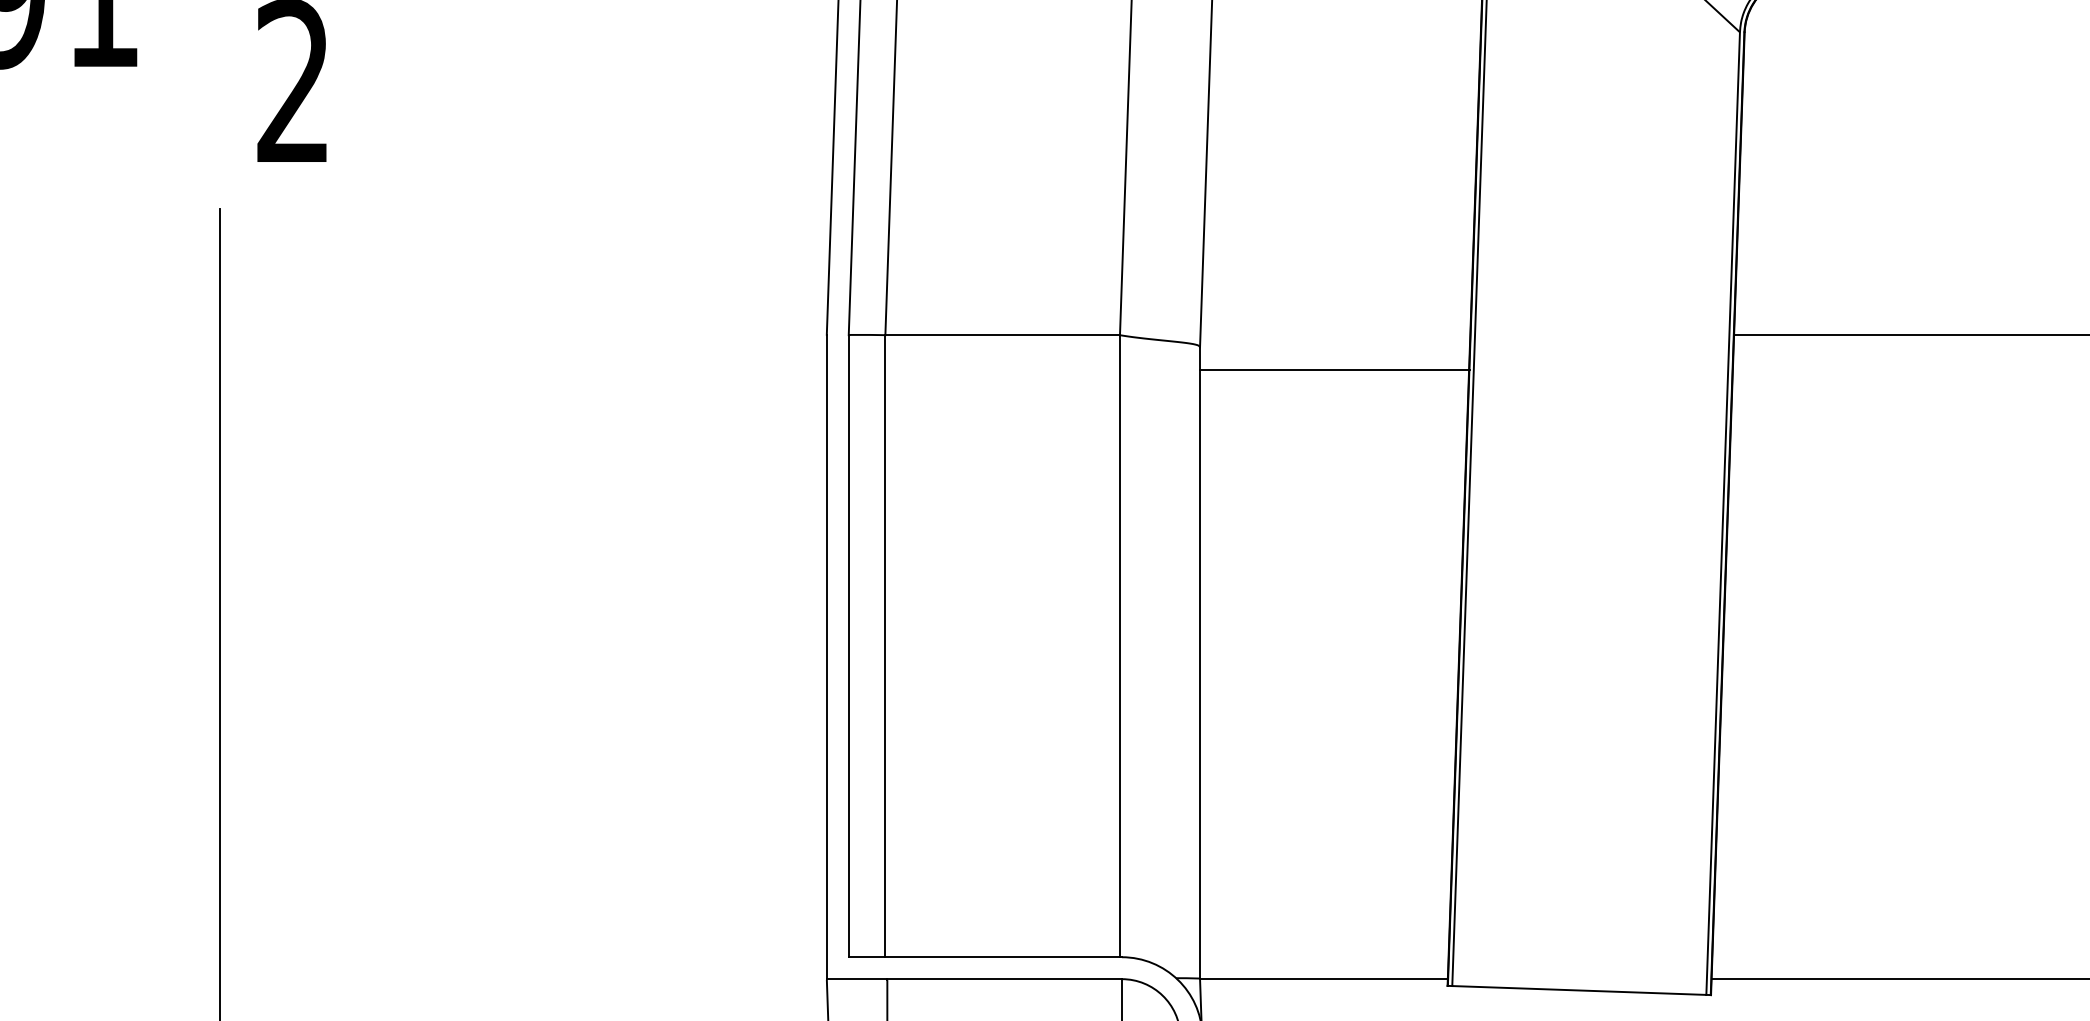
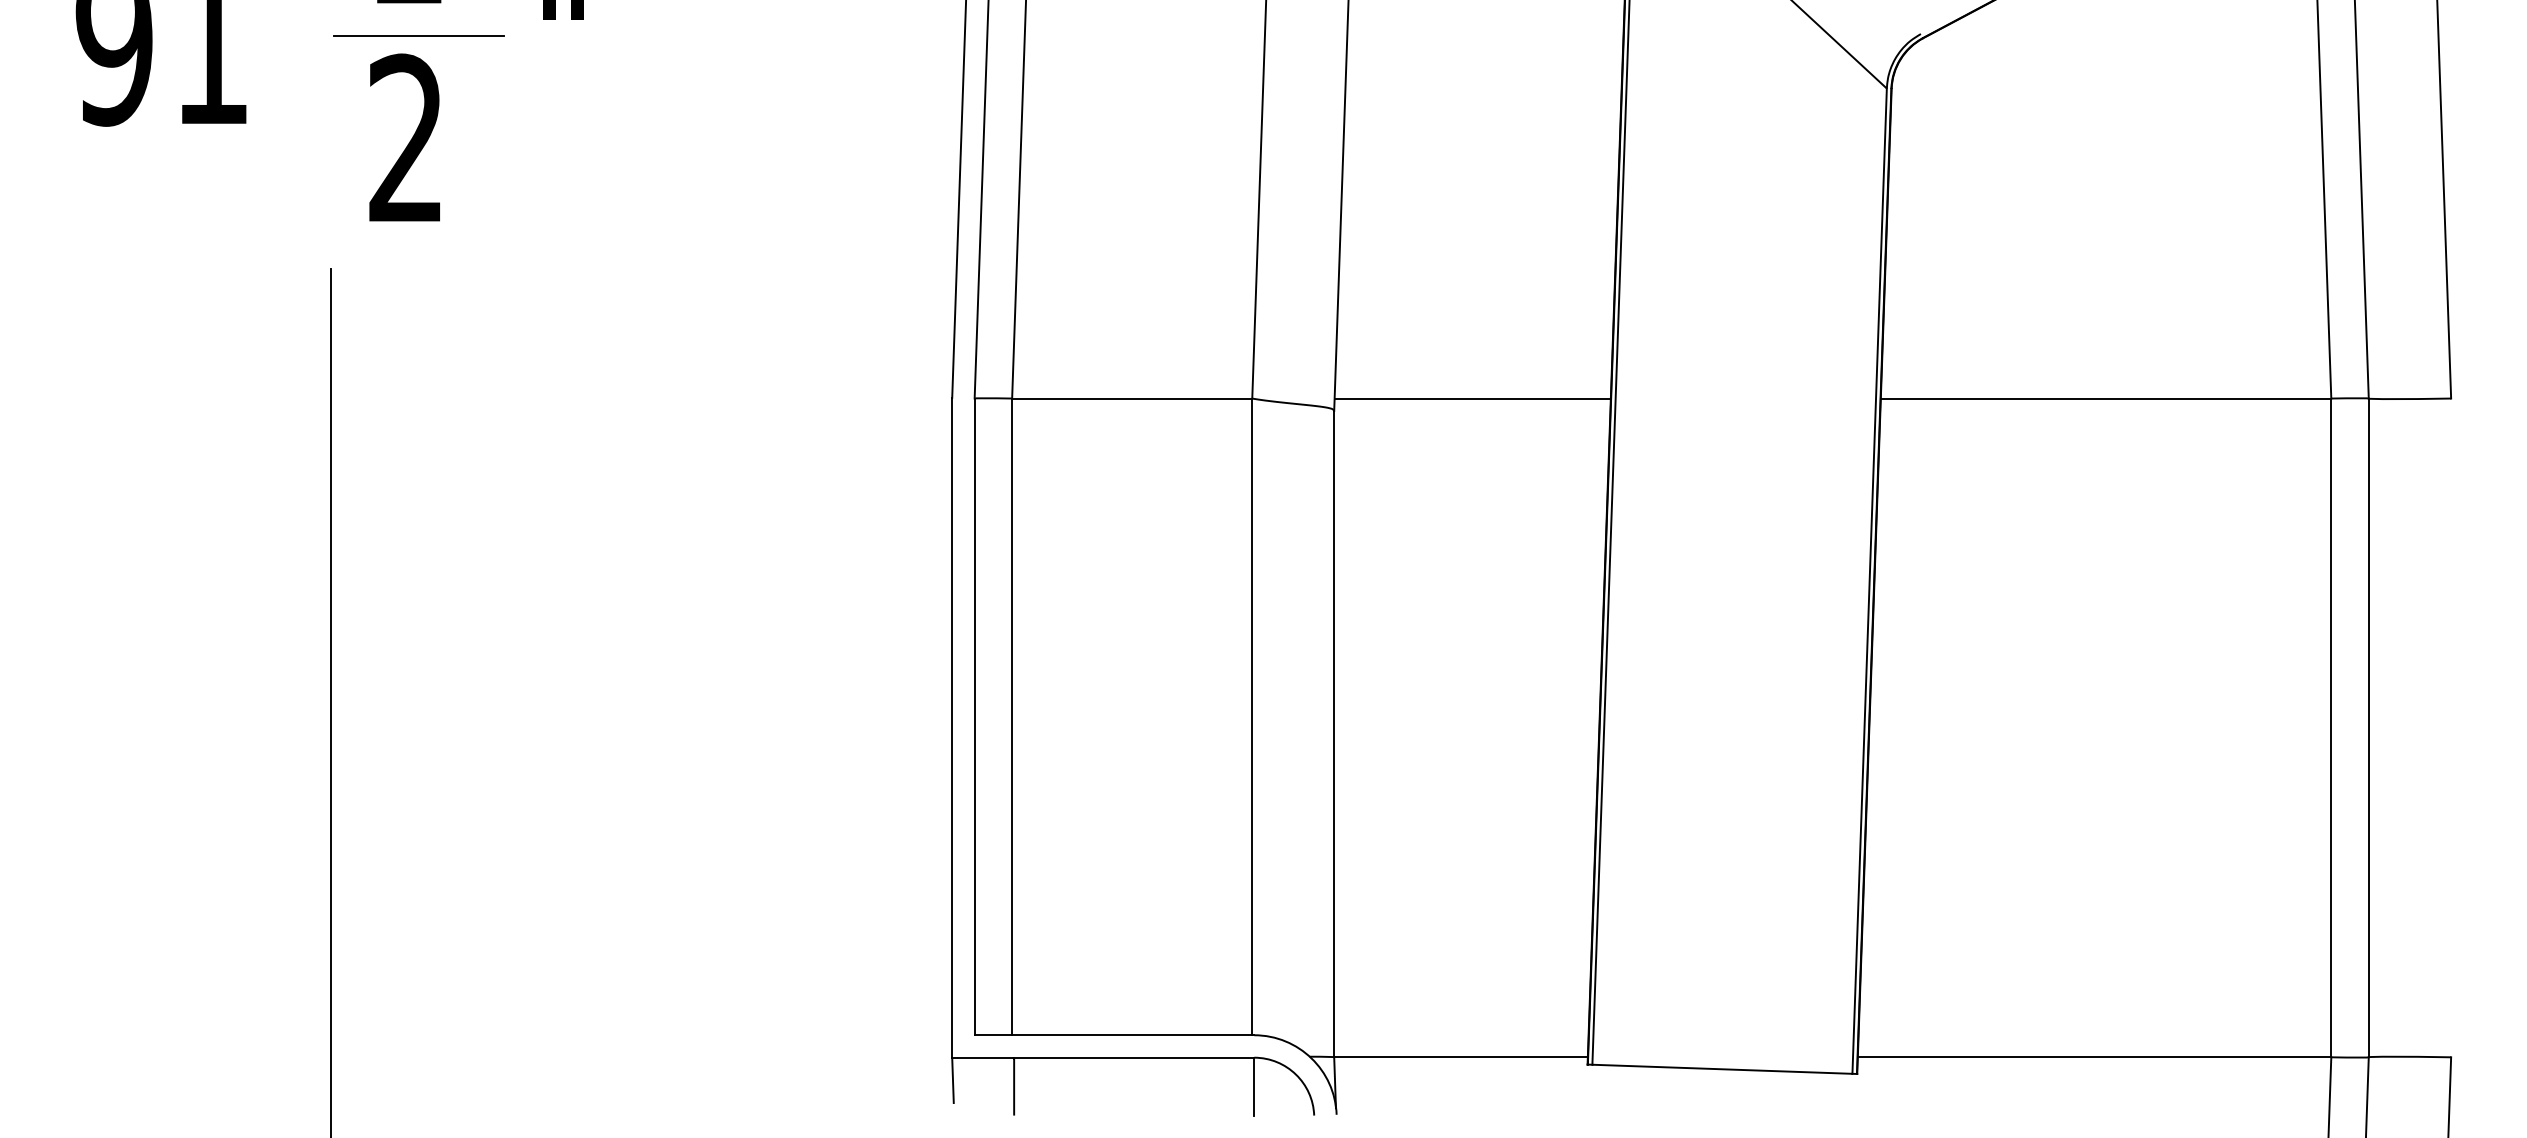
line: (1335, 370) -> (1472, 398), moved

